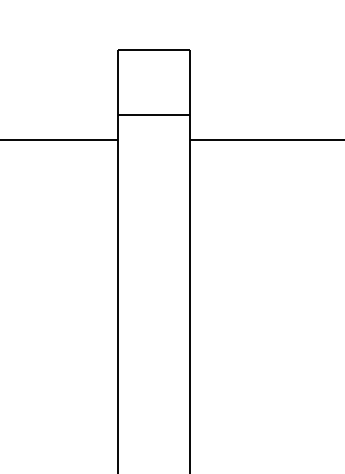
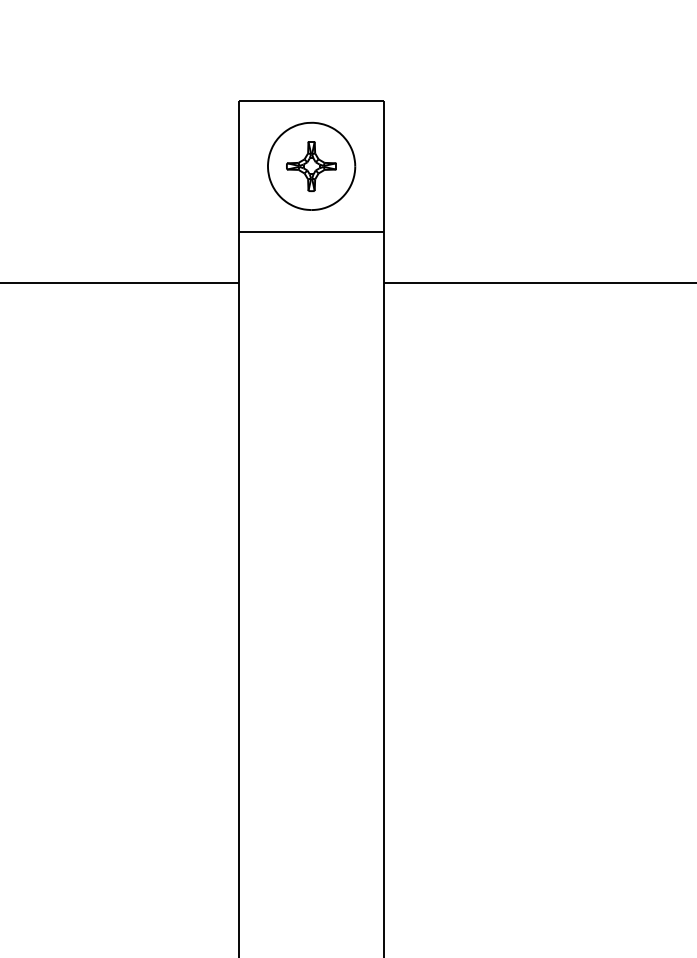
part: (153, 81) -> (310, 164), added

